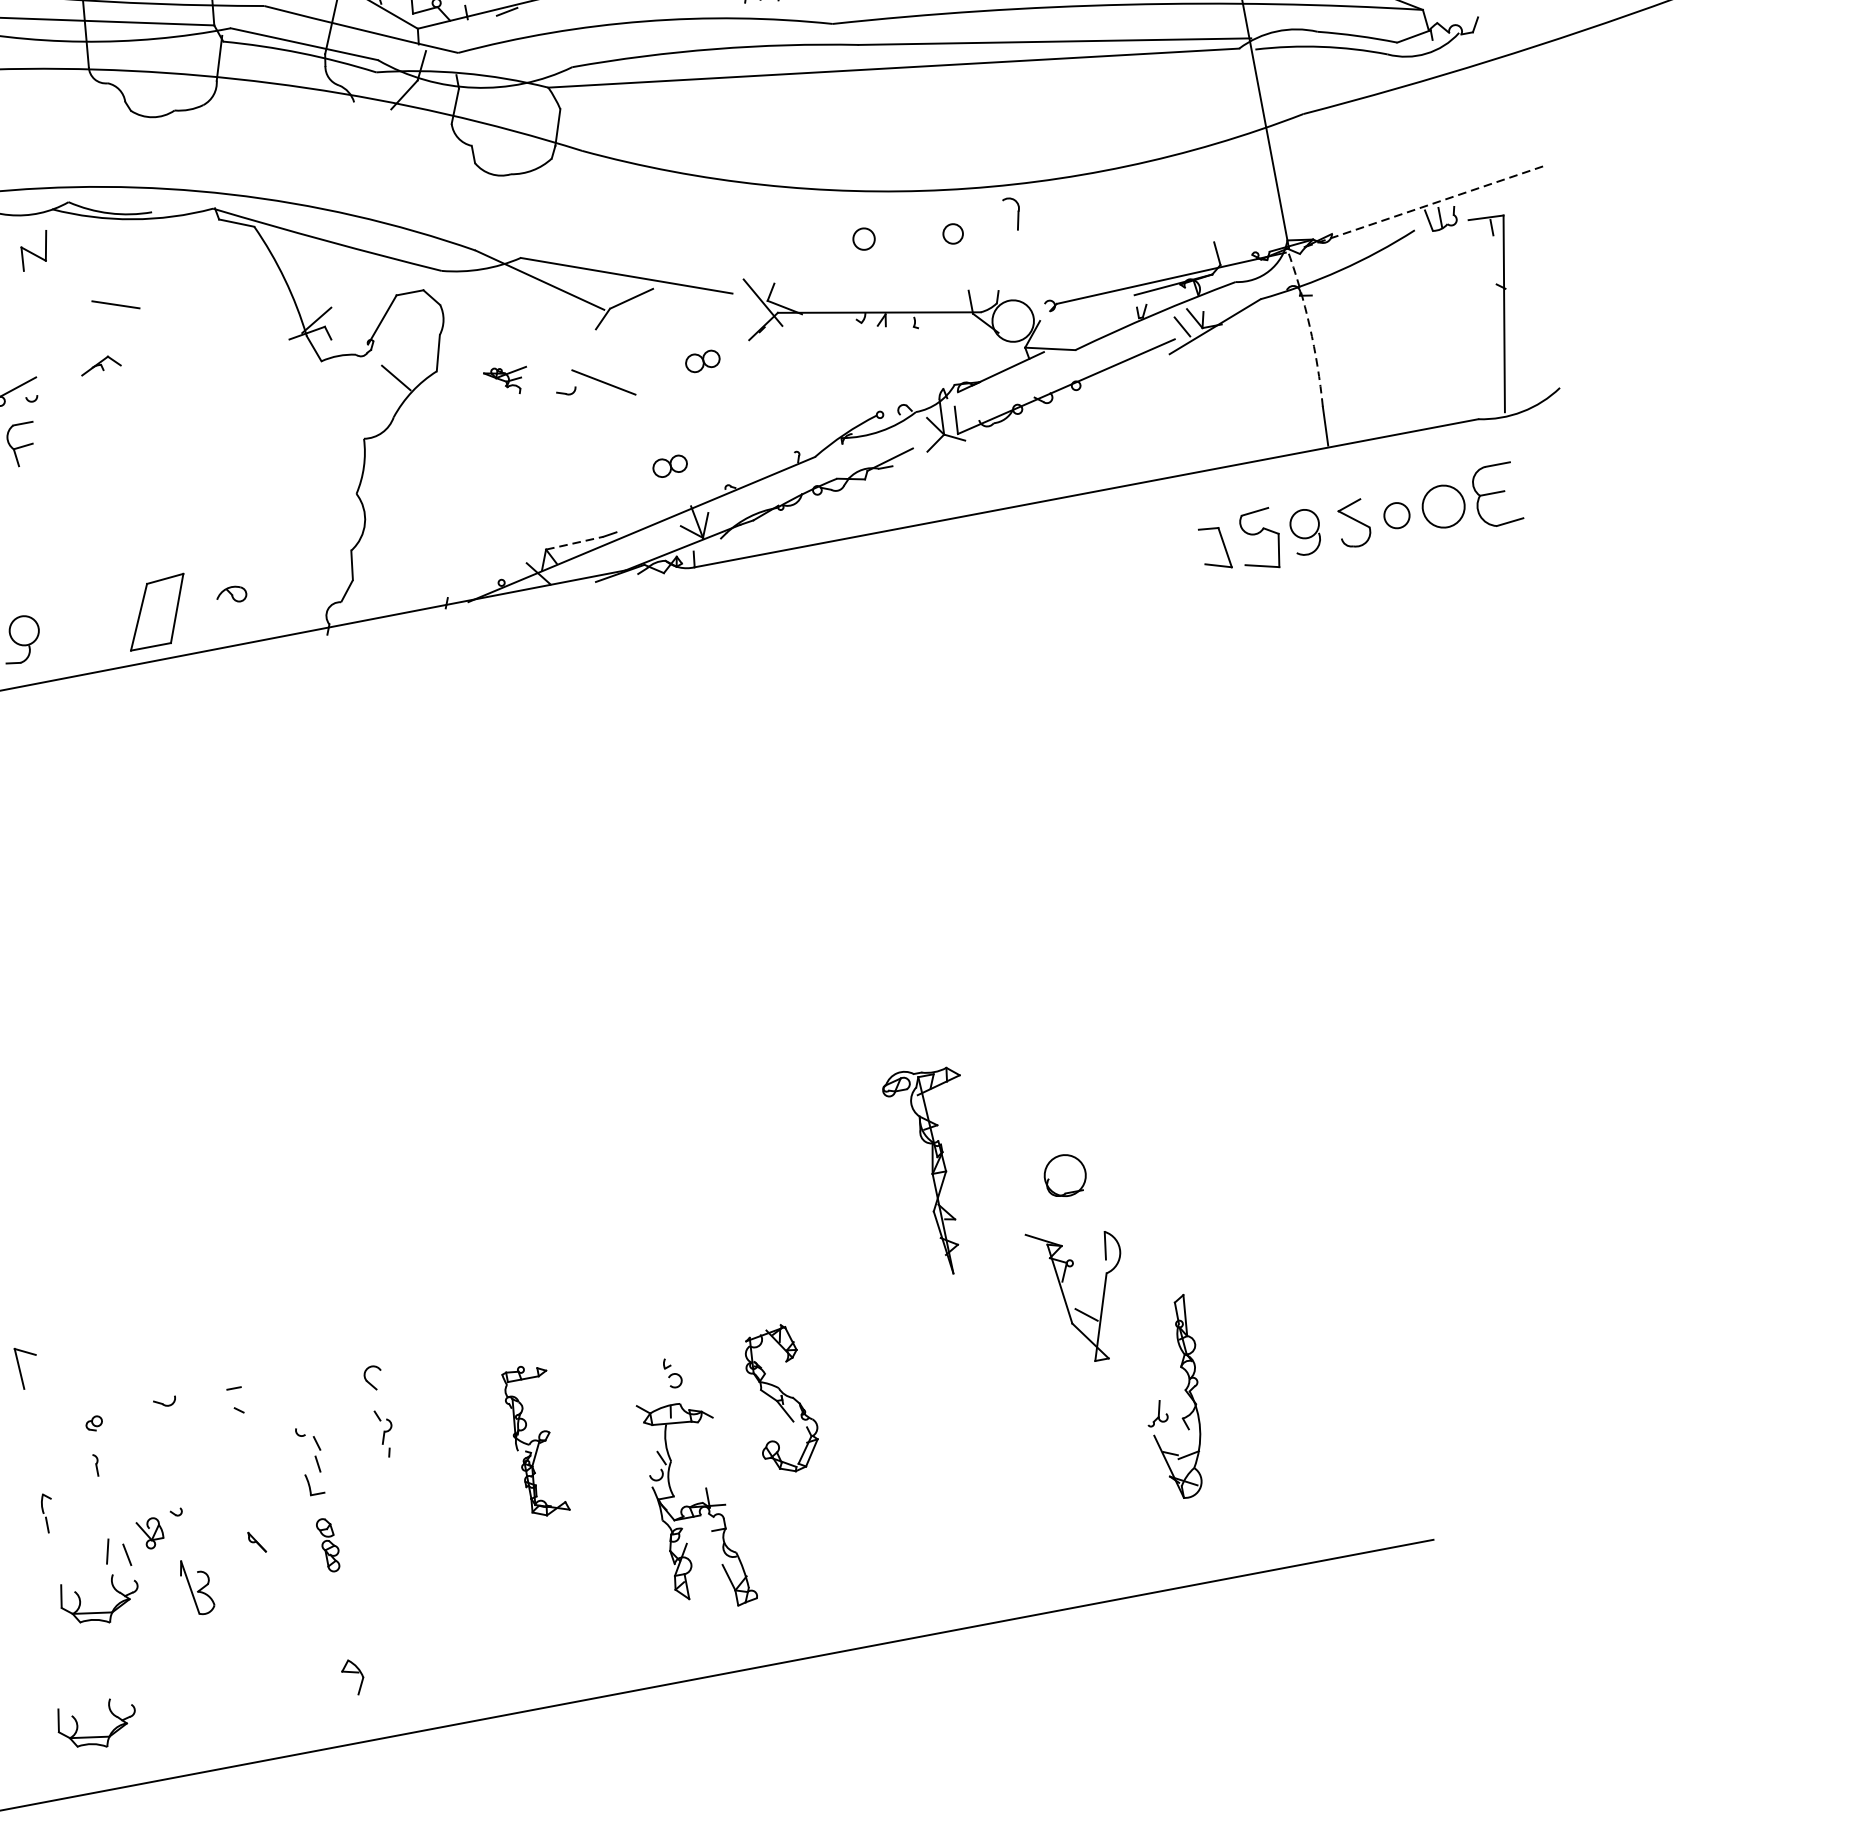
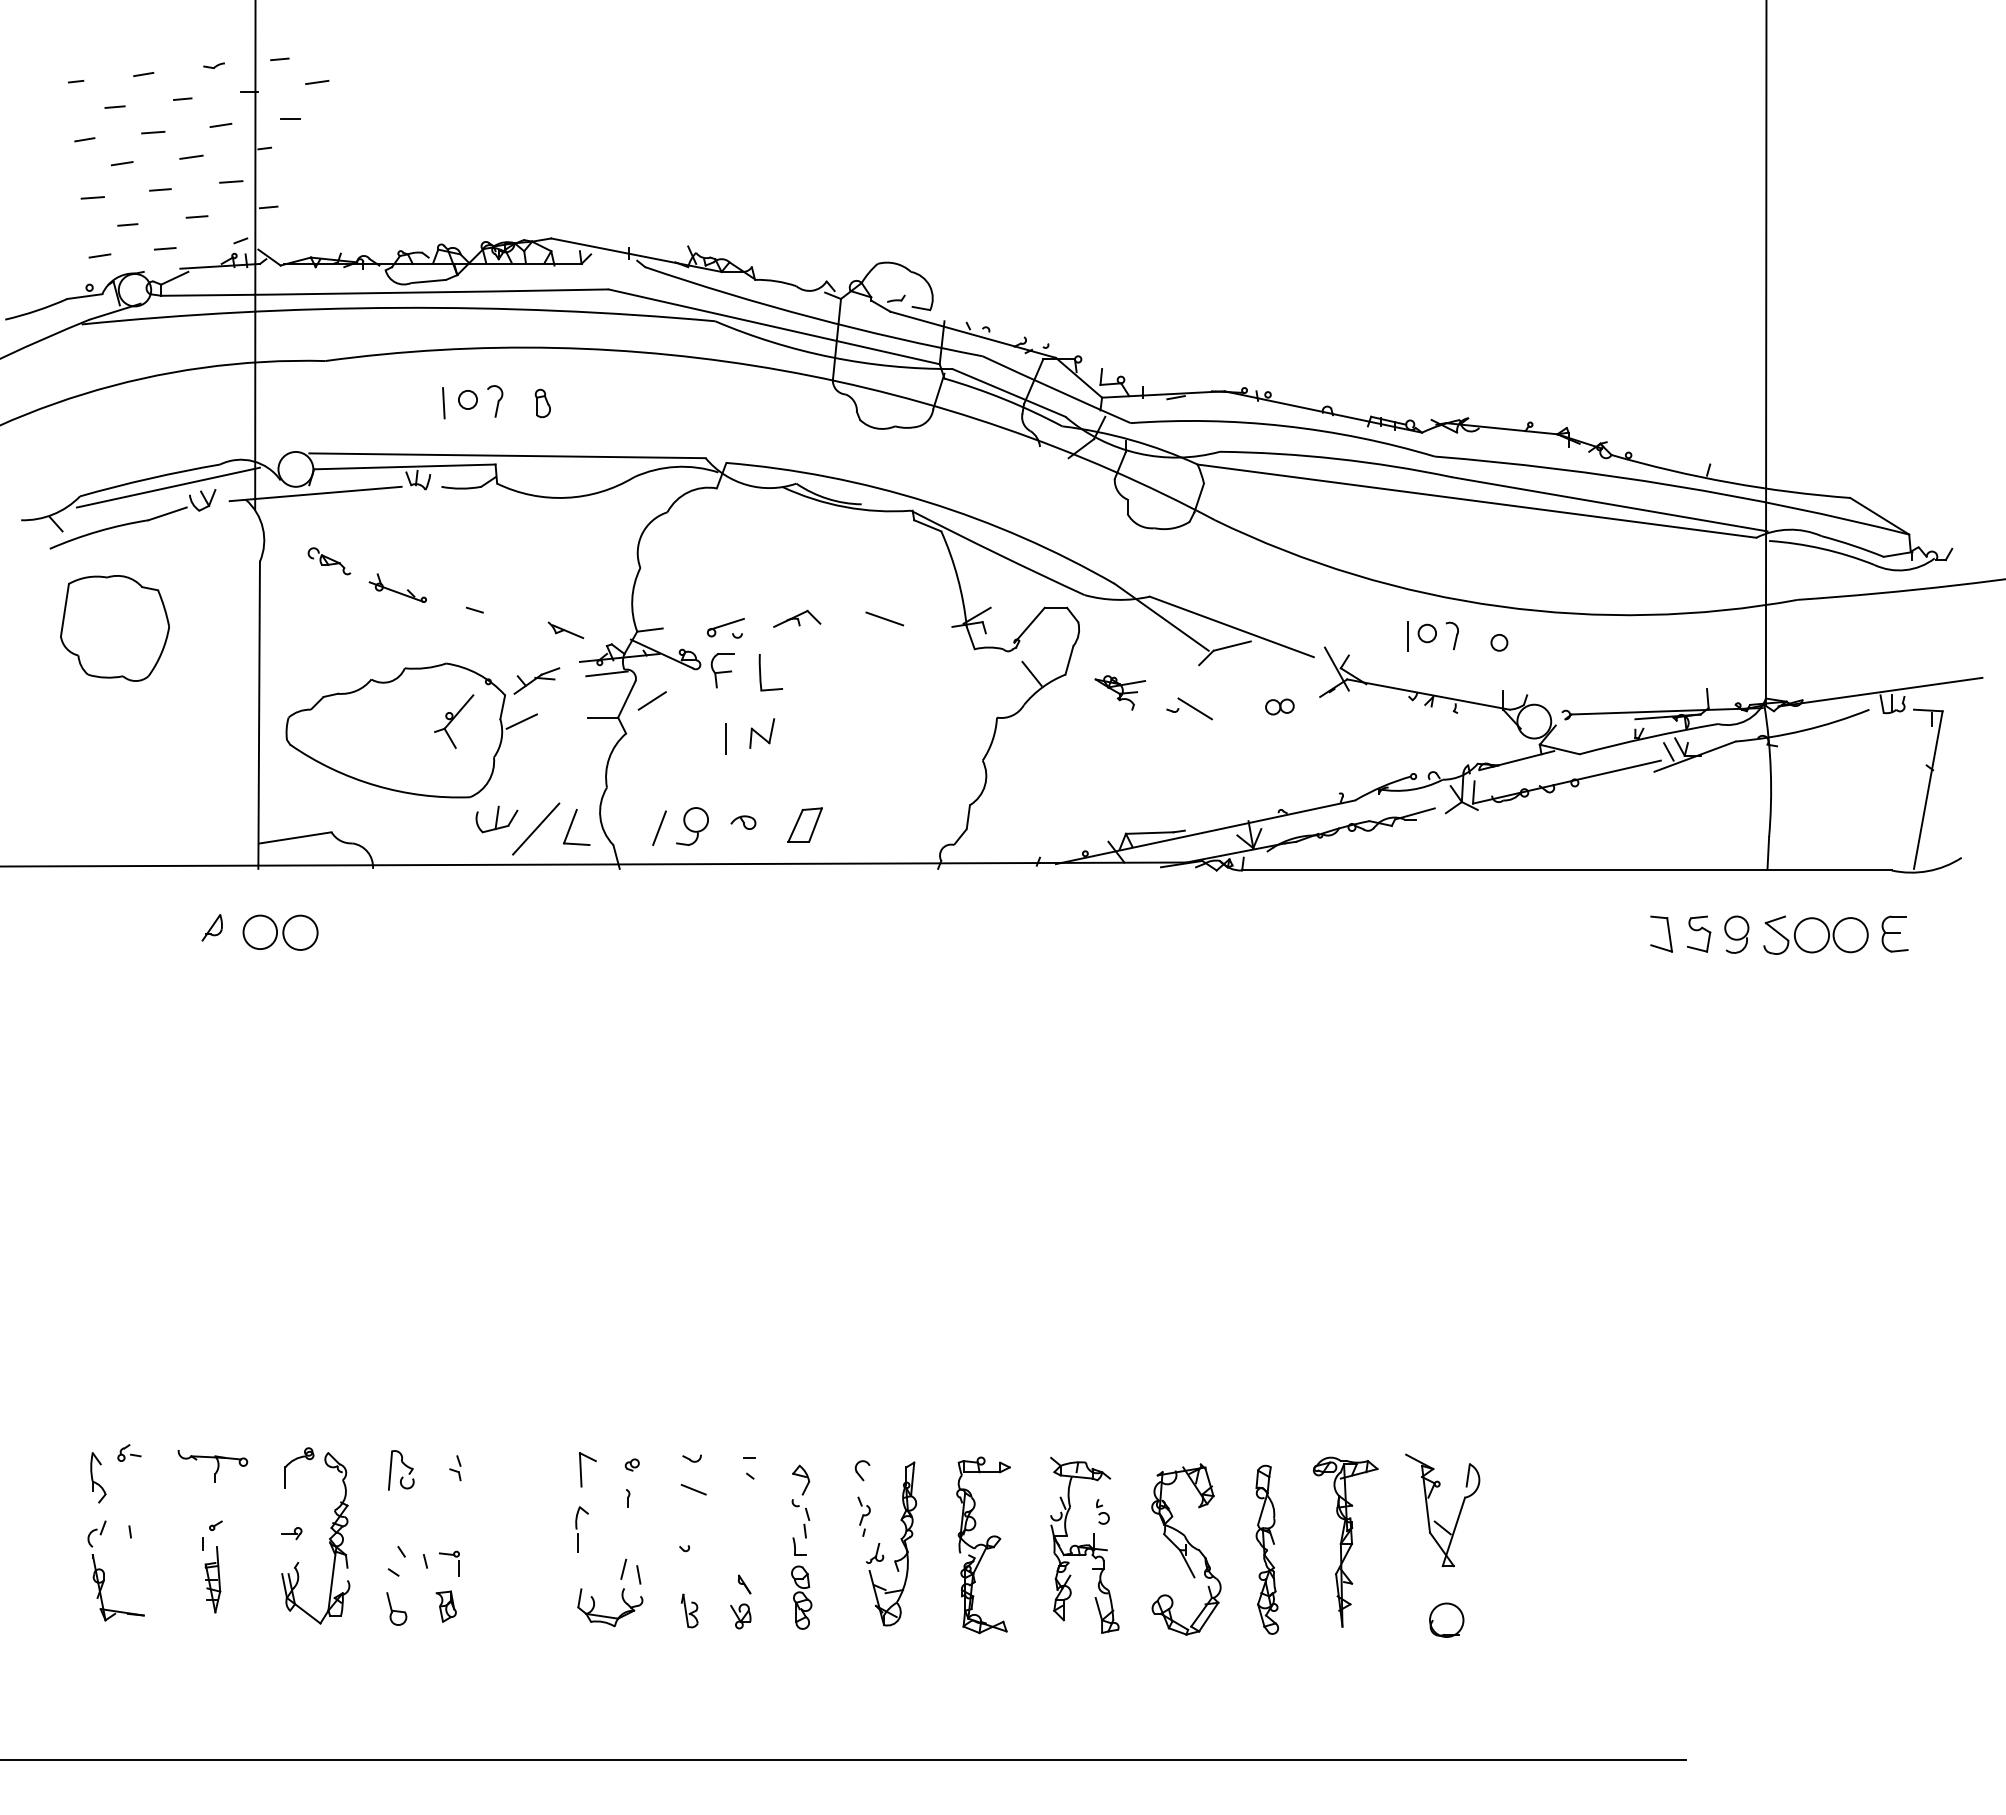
line: (1424, 207) -> (1880, 692), dashed -> solid
part: (1011, 213) -> (1451, 635), moved
line: (840, 247) -> (1407, 636), added
part: (35, 250) -> (762, 733), moved
line: (115, 304) -> (884, 618), moved
arc: (1309, 326) -> (1770, 770), dashed -> solid
part: (100, 364) -> (797, 618), size x1.43
part: (506, 380) -> (1119, 692), size x1.43
part: (594, 383) -> (1189, 708), size x0.71
part: (69, 439) -> (761, 673), added
part: (669, 465) -> (1237, 785), removed
part: (1496, 494) -> (1894, 933), size x0.71
circle: (1396, 515) -> (1811, 935), size x1.67
line: (42, 526) -> (726, 739), added
part: (1260, 539) -> (1699, 933), size x0.71
line: (574, 543) -> (1149, 833), dashed -> solid
part: (231, 594) -> (743, 822), moved
part: (156, 611) -> (804, 824), size x0.62
part: (937, 1170) -> (1345, 1541), moved
part: (1064, 1174) -> (1446, 1619), moved
part: (27, 1366) -> (587, 1469), moved
part: (880, 1380) -> (1267, 1549), added
part: (1184, 1390) -> (900, 1539), moved
part: (782, 1399) -> (1186, 1549), size x1.43
line: (173, 1439) -> (693, 1489), added
part: (536, 1440) -> (983, 1545), size x1.43
part: (696, 1502) -> (1084, 1544), moved
part: (47, 1513) -> (581, 1529), size x1.43
part: (150, 1533) -> (740, 1616), moved
part: (328, 1545) -> (801, 1597), size x1.43
part: (196, 1586) -> (689, 1610), size x0.71
part: (353, 1676) -> (801, 1479), moved
part: (99, 1735) -> (589, 1715), removed

